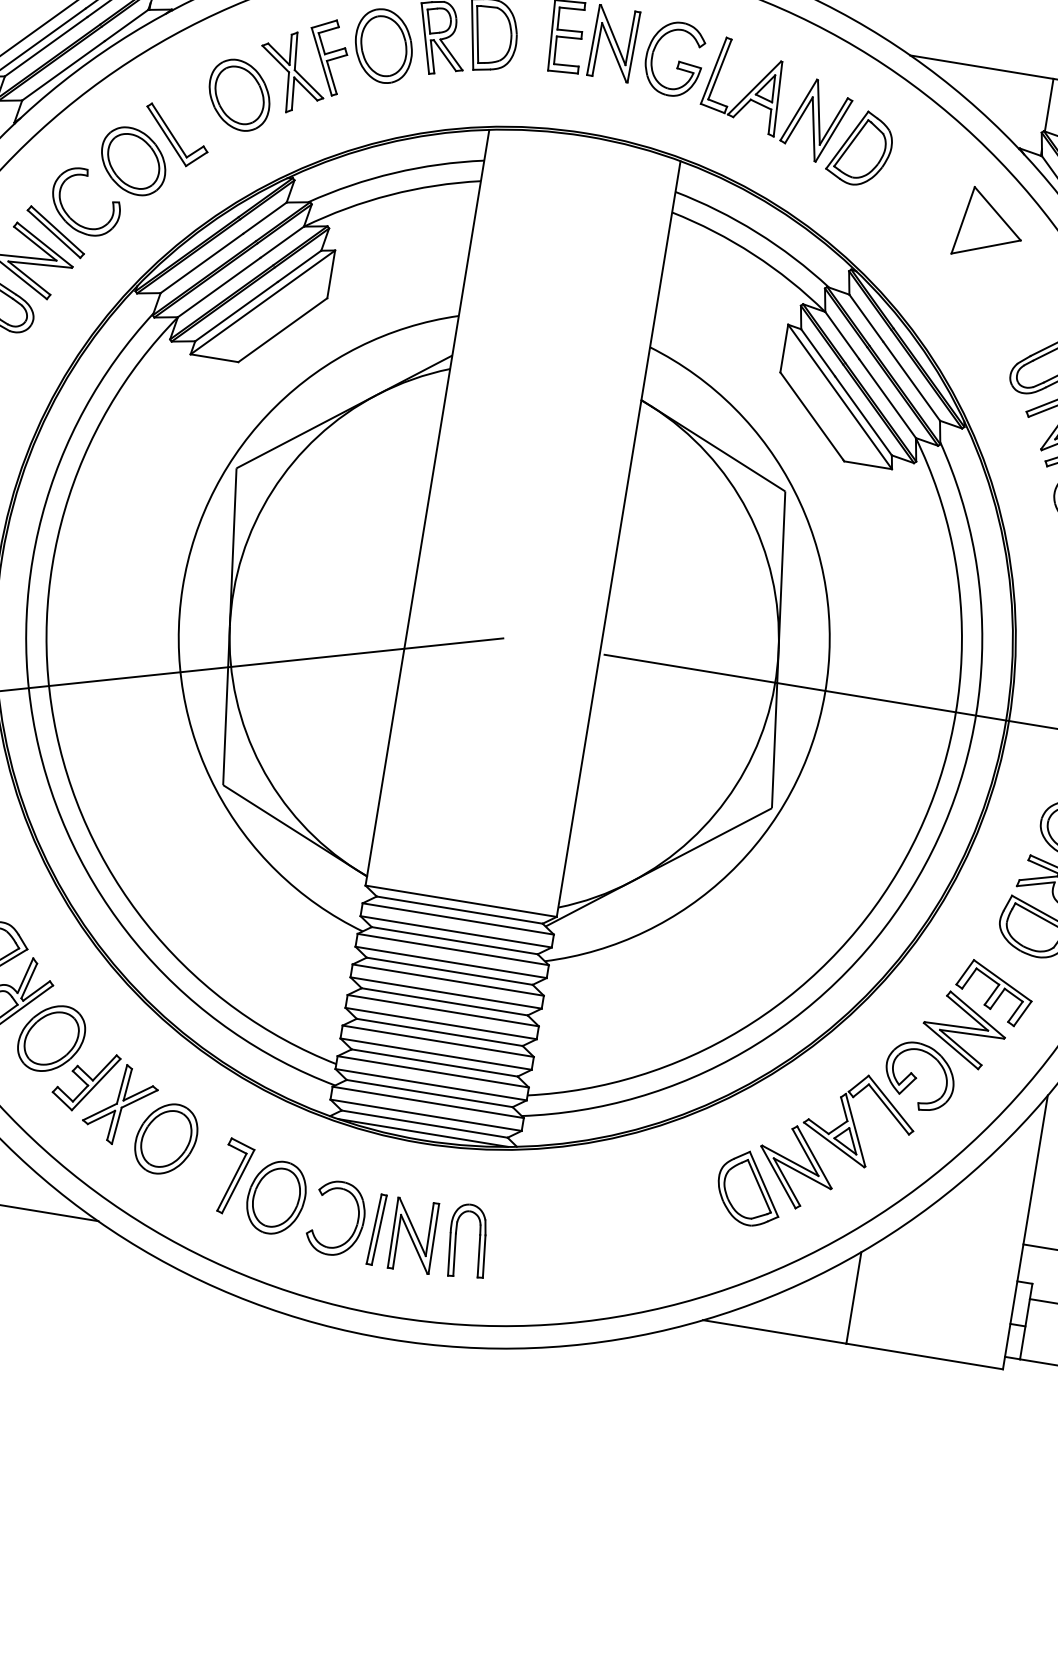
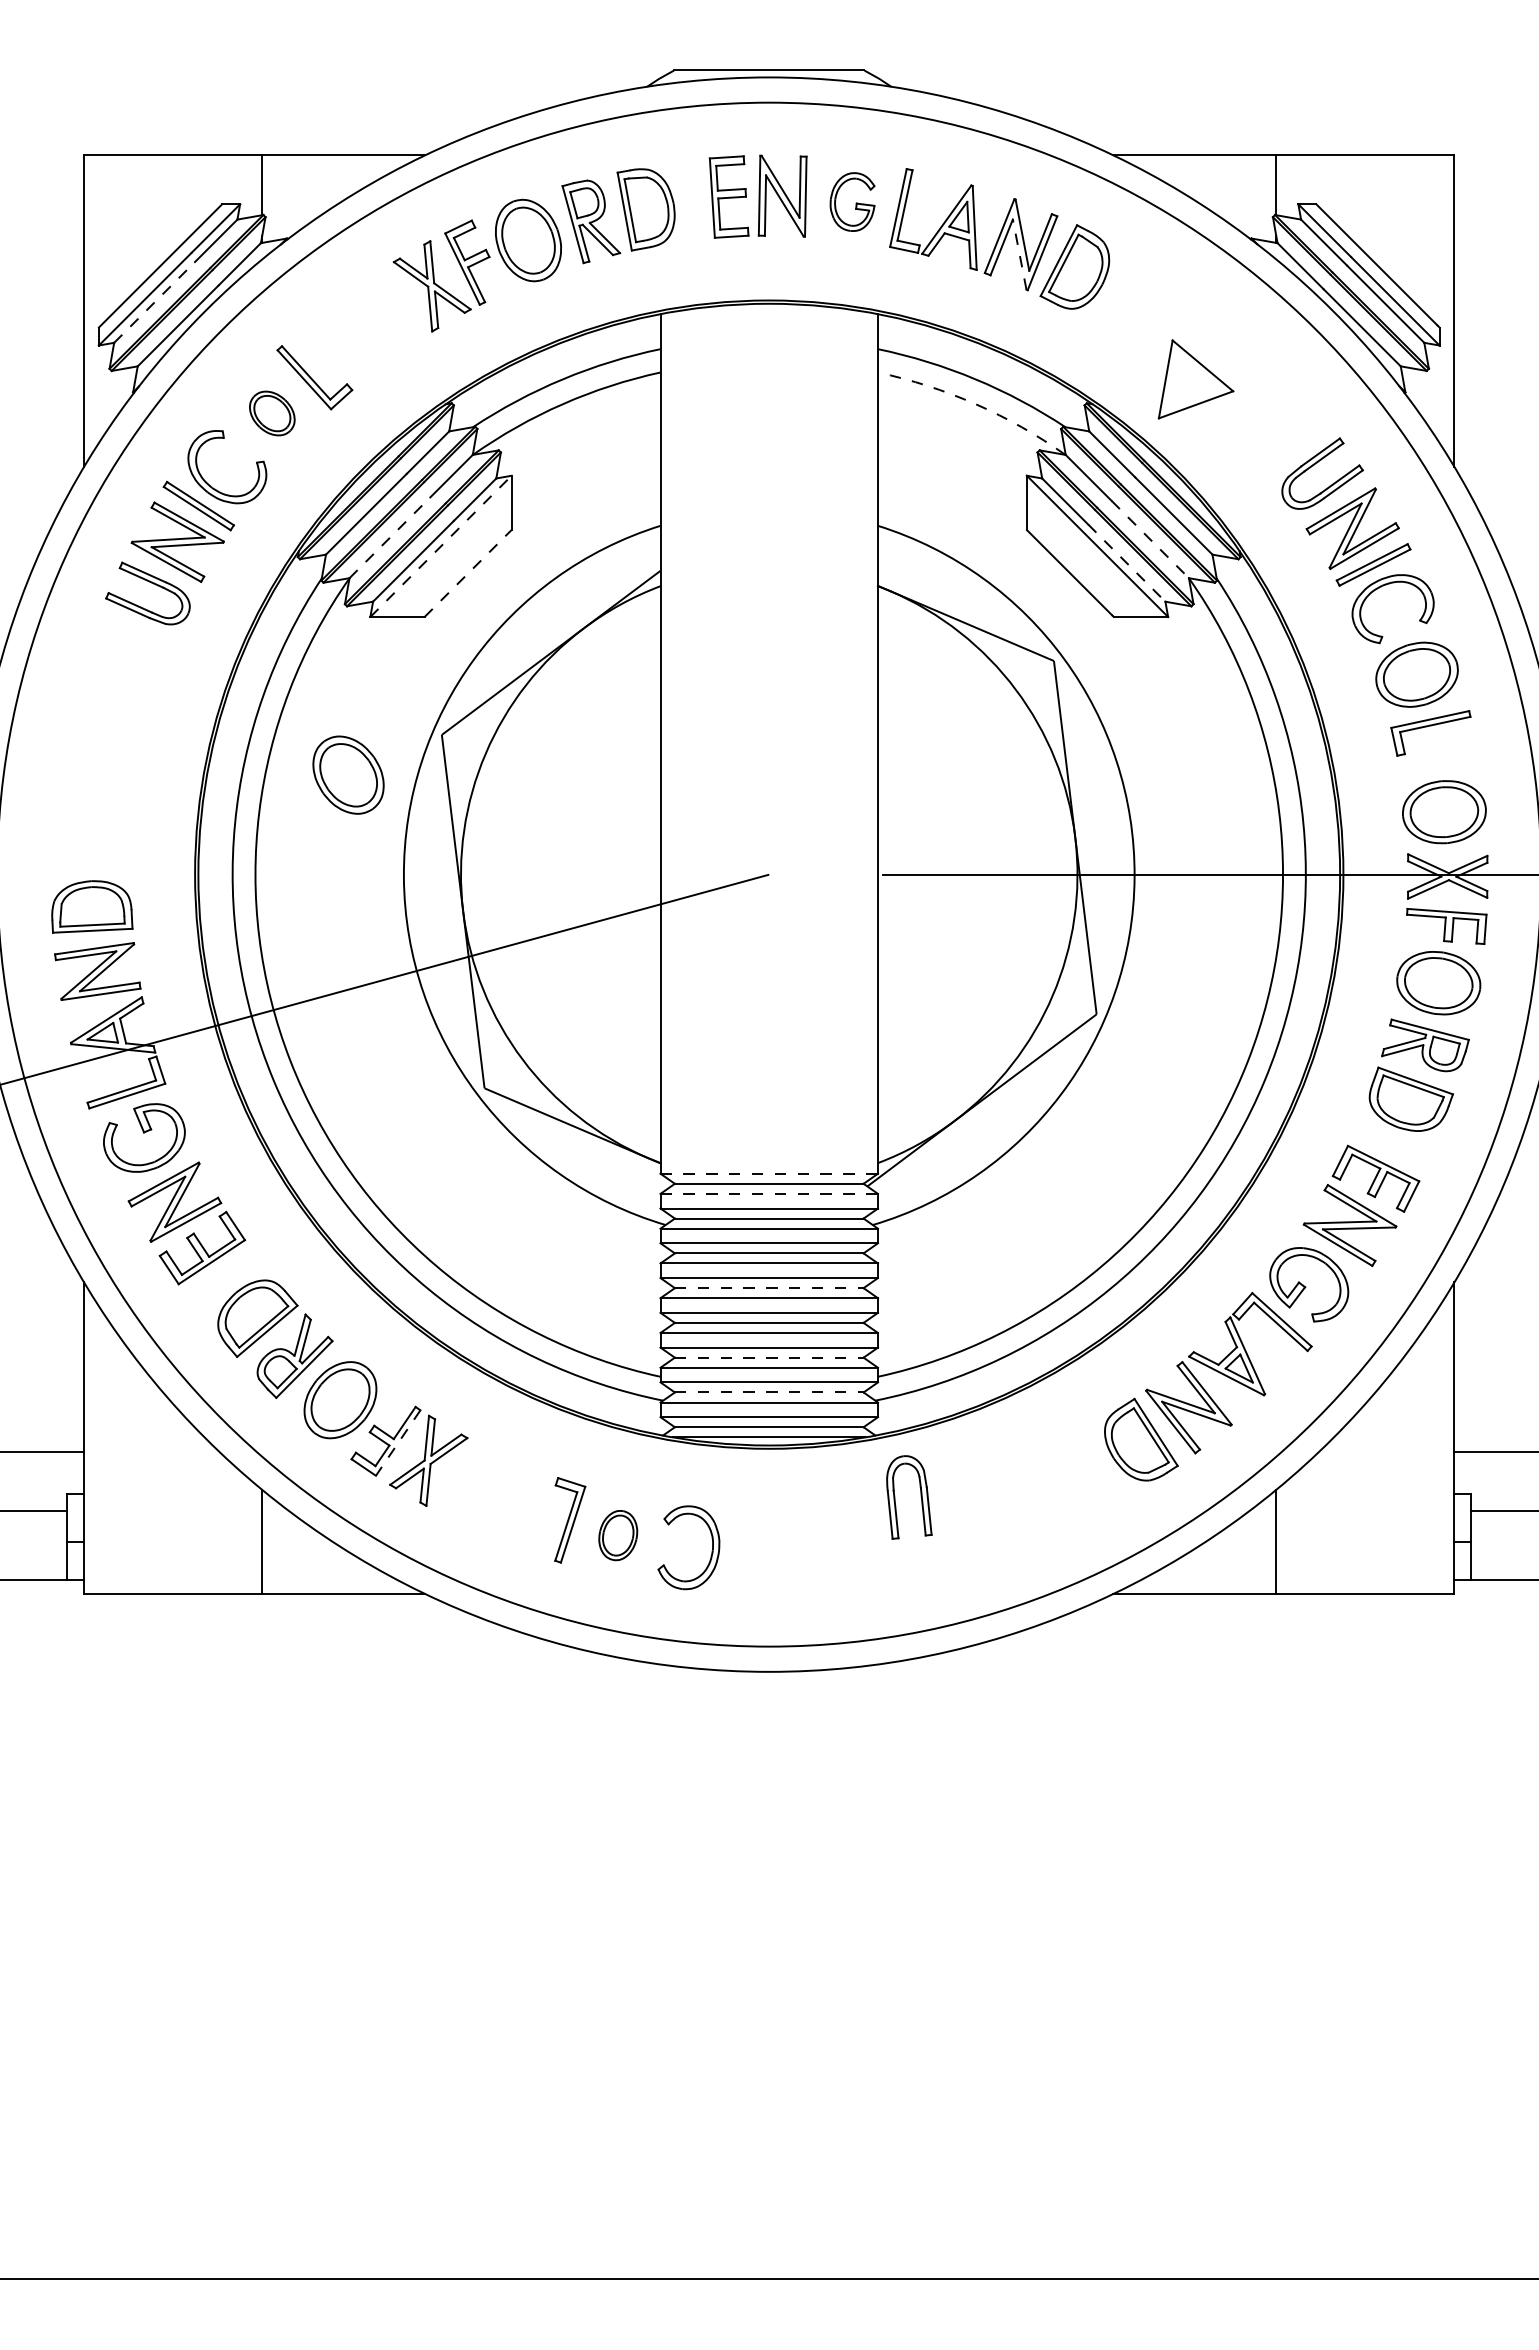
line: (46, 46) -> (154, 302), solid -> dashed
part: (674, 58) -> (852, 201), size x0.7
part: (239, 94) -> (348, 774), moved
line: (813, 129) -> (1019, 254), solid -> dashed
part: (133, 161) -> (272, 413), size x0.6
part: (989, 224) -> (1195, 379), moved
arc: (753, 254) -> (975, 404), solid -> dashed
line: (219, 287) -> (390, 537), solid -> dashed
line: (262, 302) -> (440, 546), solid -> dashed
line: (283, 330) -> (468, 573), solid -> dashed
line: (887, 398) -> (1150, 539), solid -> dashed
line: (863, 416) -> (1126, 563), solid -> dashed
line: (461, 901) -> (769, 1173), solid -> dashed
line: (458, 918) -> (769, 1193), solid -> dashed
line: (444, 1002) -> (769, 1288), solid -> dashed
line: (434, 1062) -> (769, 1357), solid -> dashed
line: (96, 1085) -> (398, 1443), solid -> dashed
line: (429, 1093) -> (769, 1392), solid -> dashed
part: (166, 1138) -> (485, 1490), removed
part: (275, 1197) -> (617, 1535), size x0.6
part: (376, 1229) -> (735, 1552), removed
part: (413, 1235) -> (776, 1552), removed
part: (478, 1242) -> (920, 1496), moved

